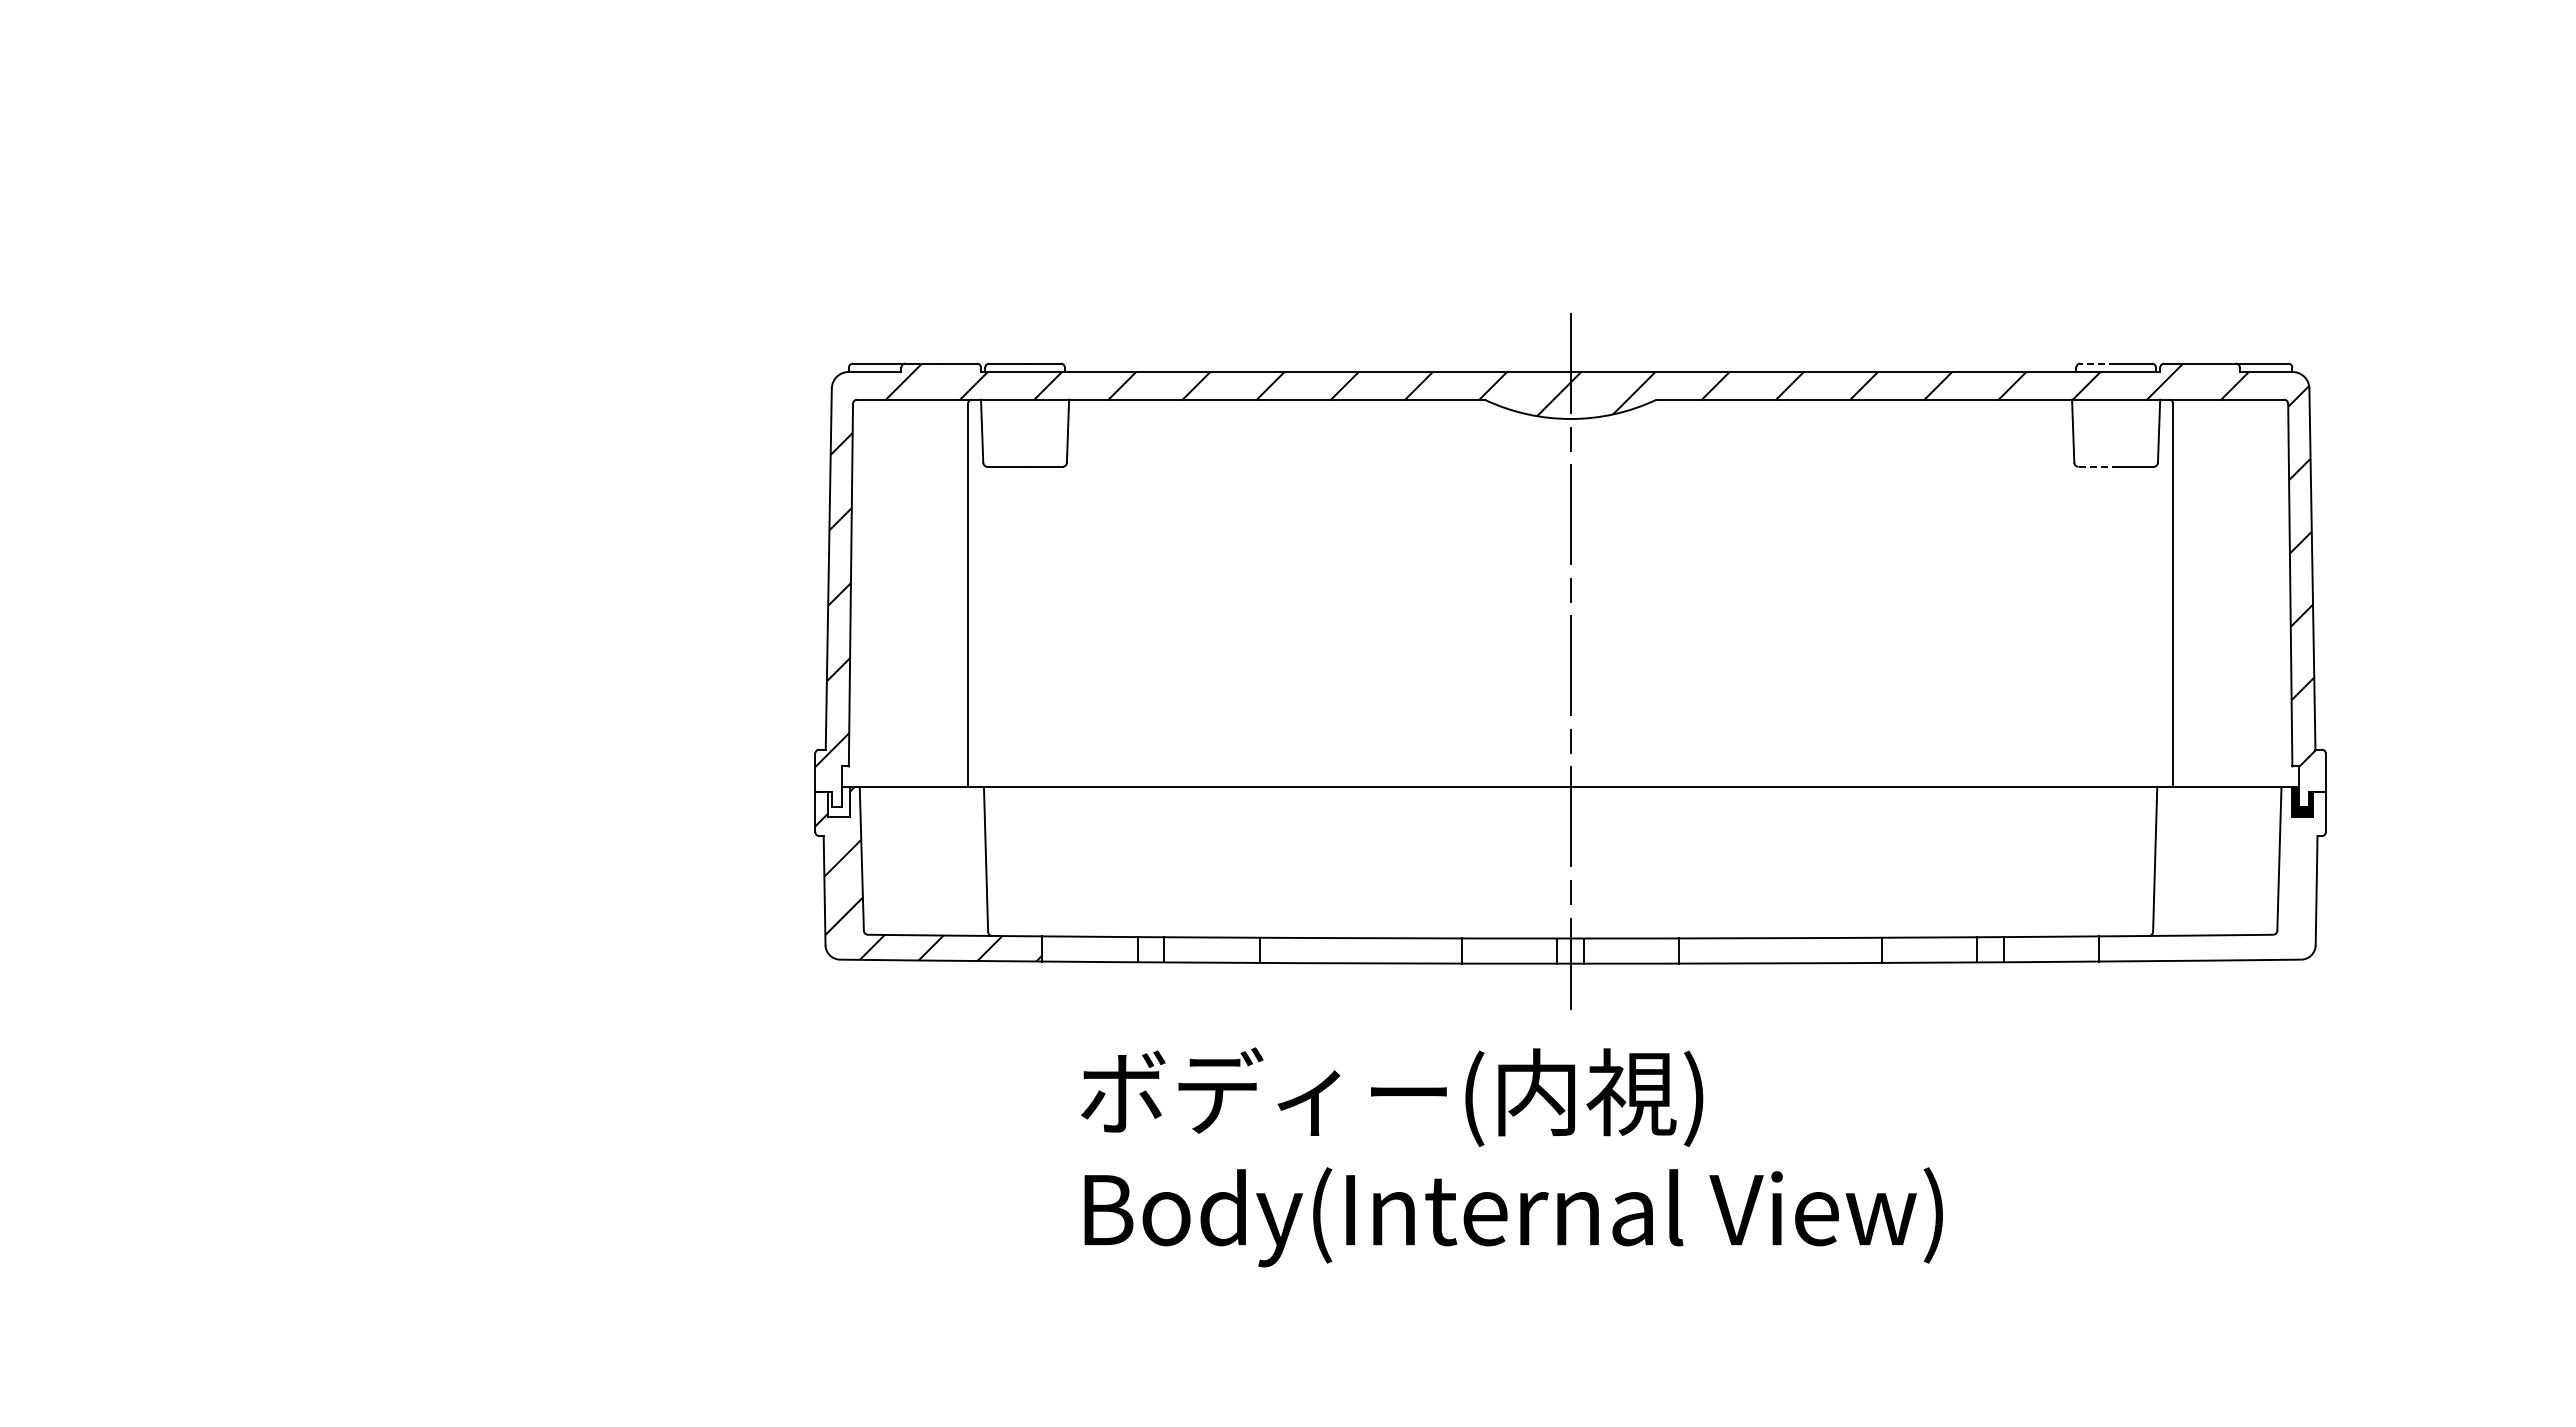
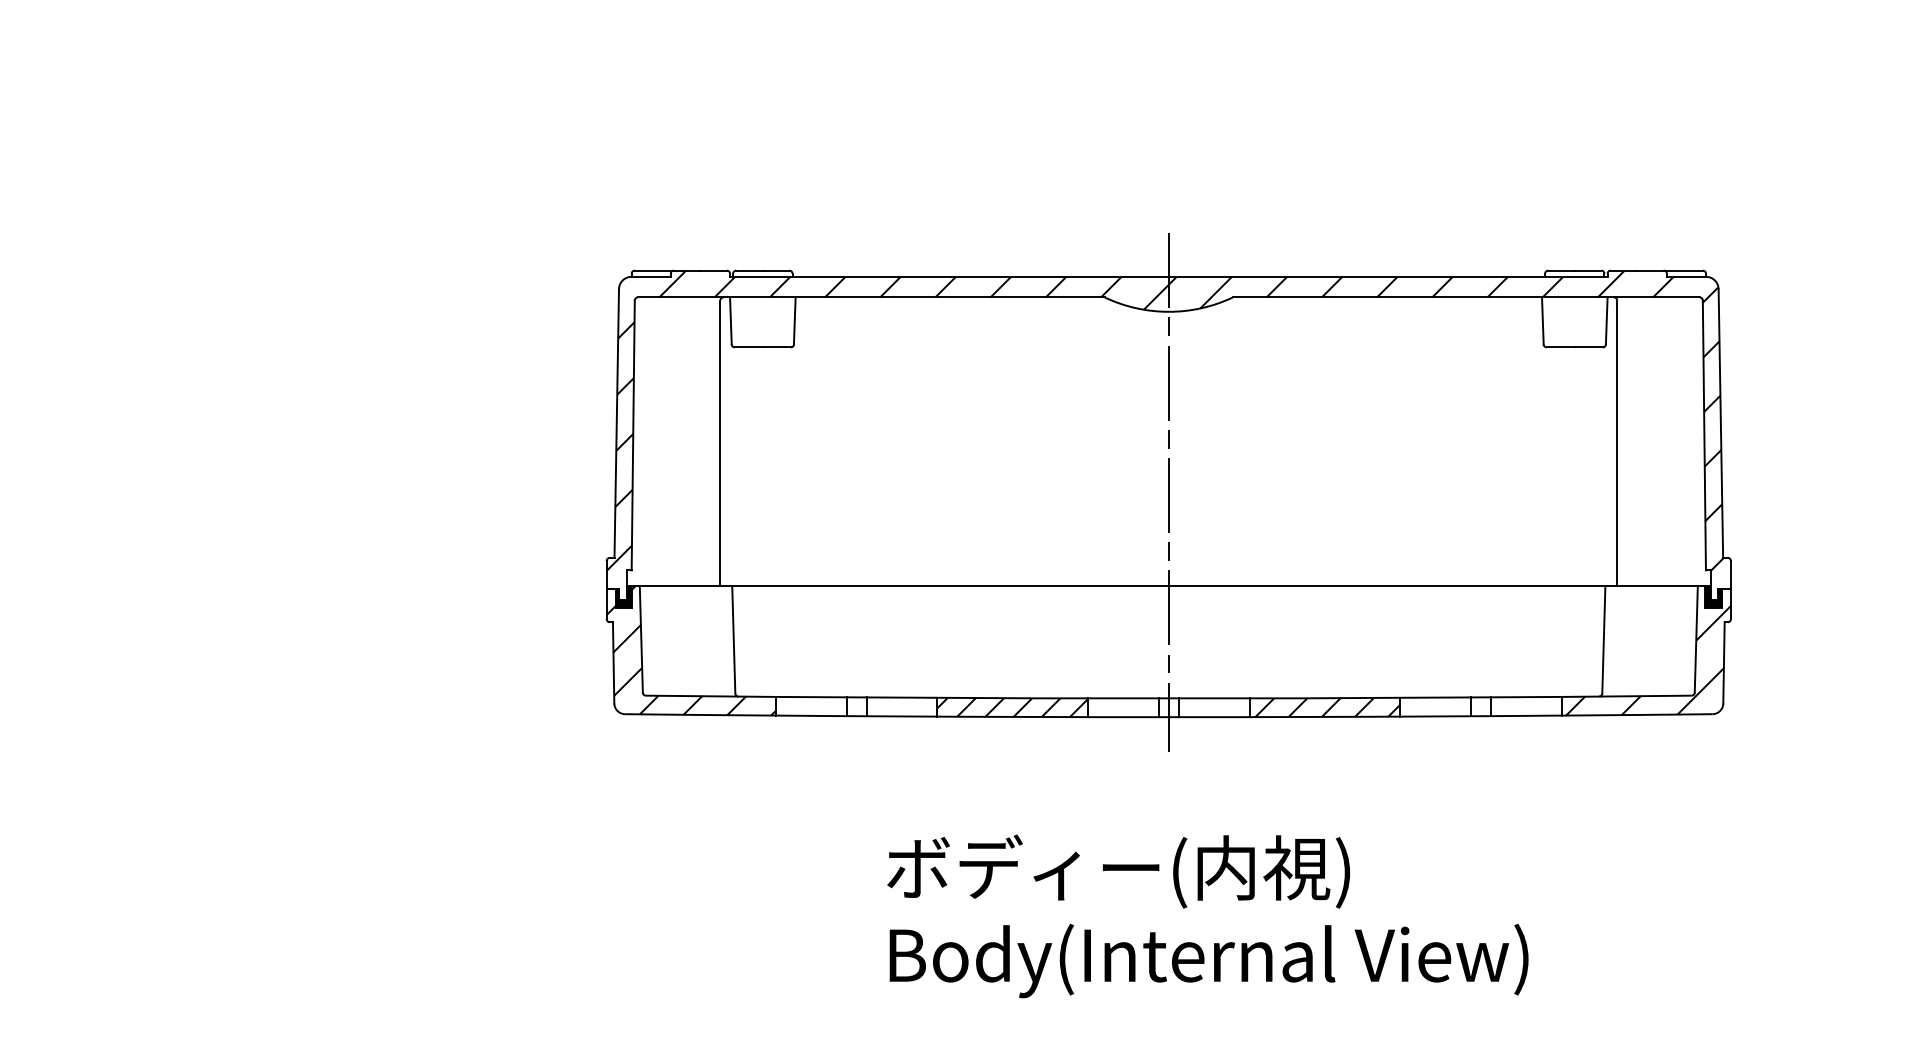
line: (2098, 363) -> (1561, 270), dashed -> solid
line: (2097, 466) -> (1560, 347), dashed -> solid
fill: (838, 801) -> (623, 596), added
hatch: (2214, 887) -> (1648, 660), added
hatch: (1360, 950) -> (1012, 707), added
hatch: (1784, 950) -> (1327, 707), added
text: (1511, 1157) -> (1207, 916), moved

